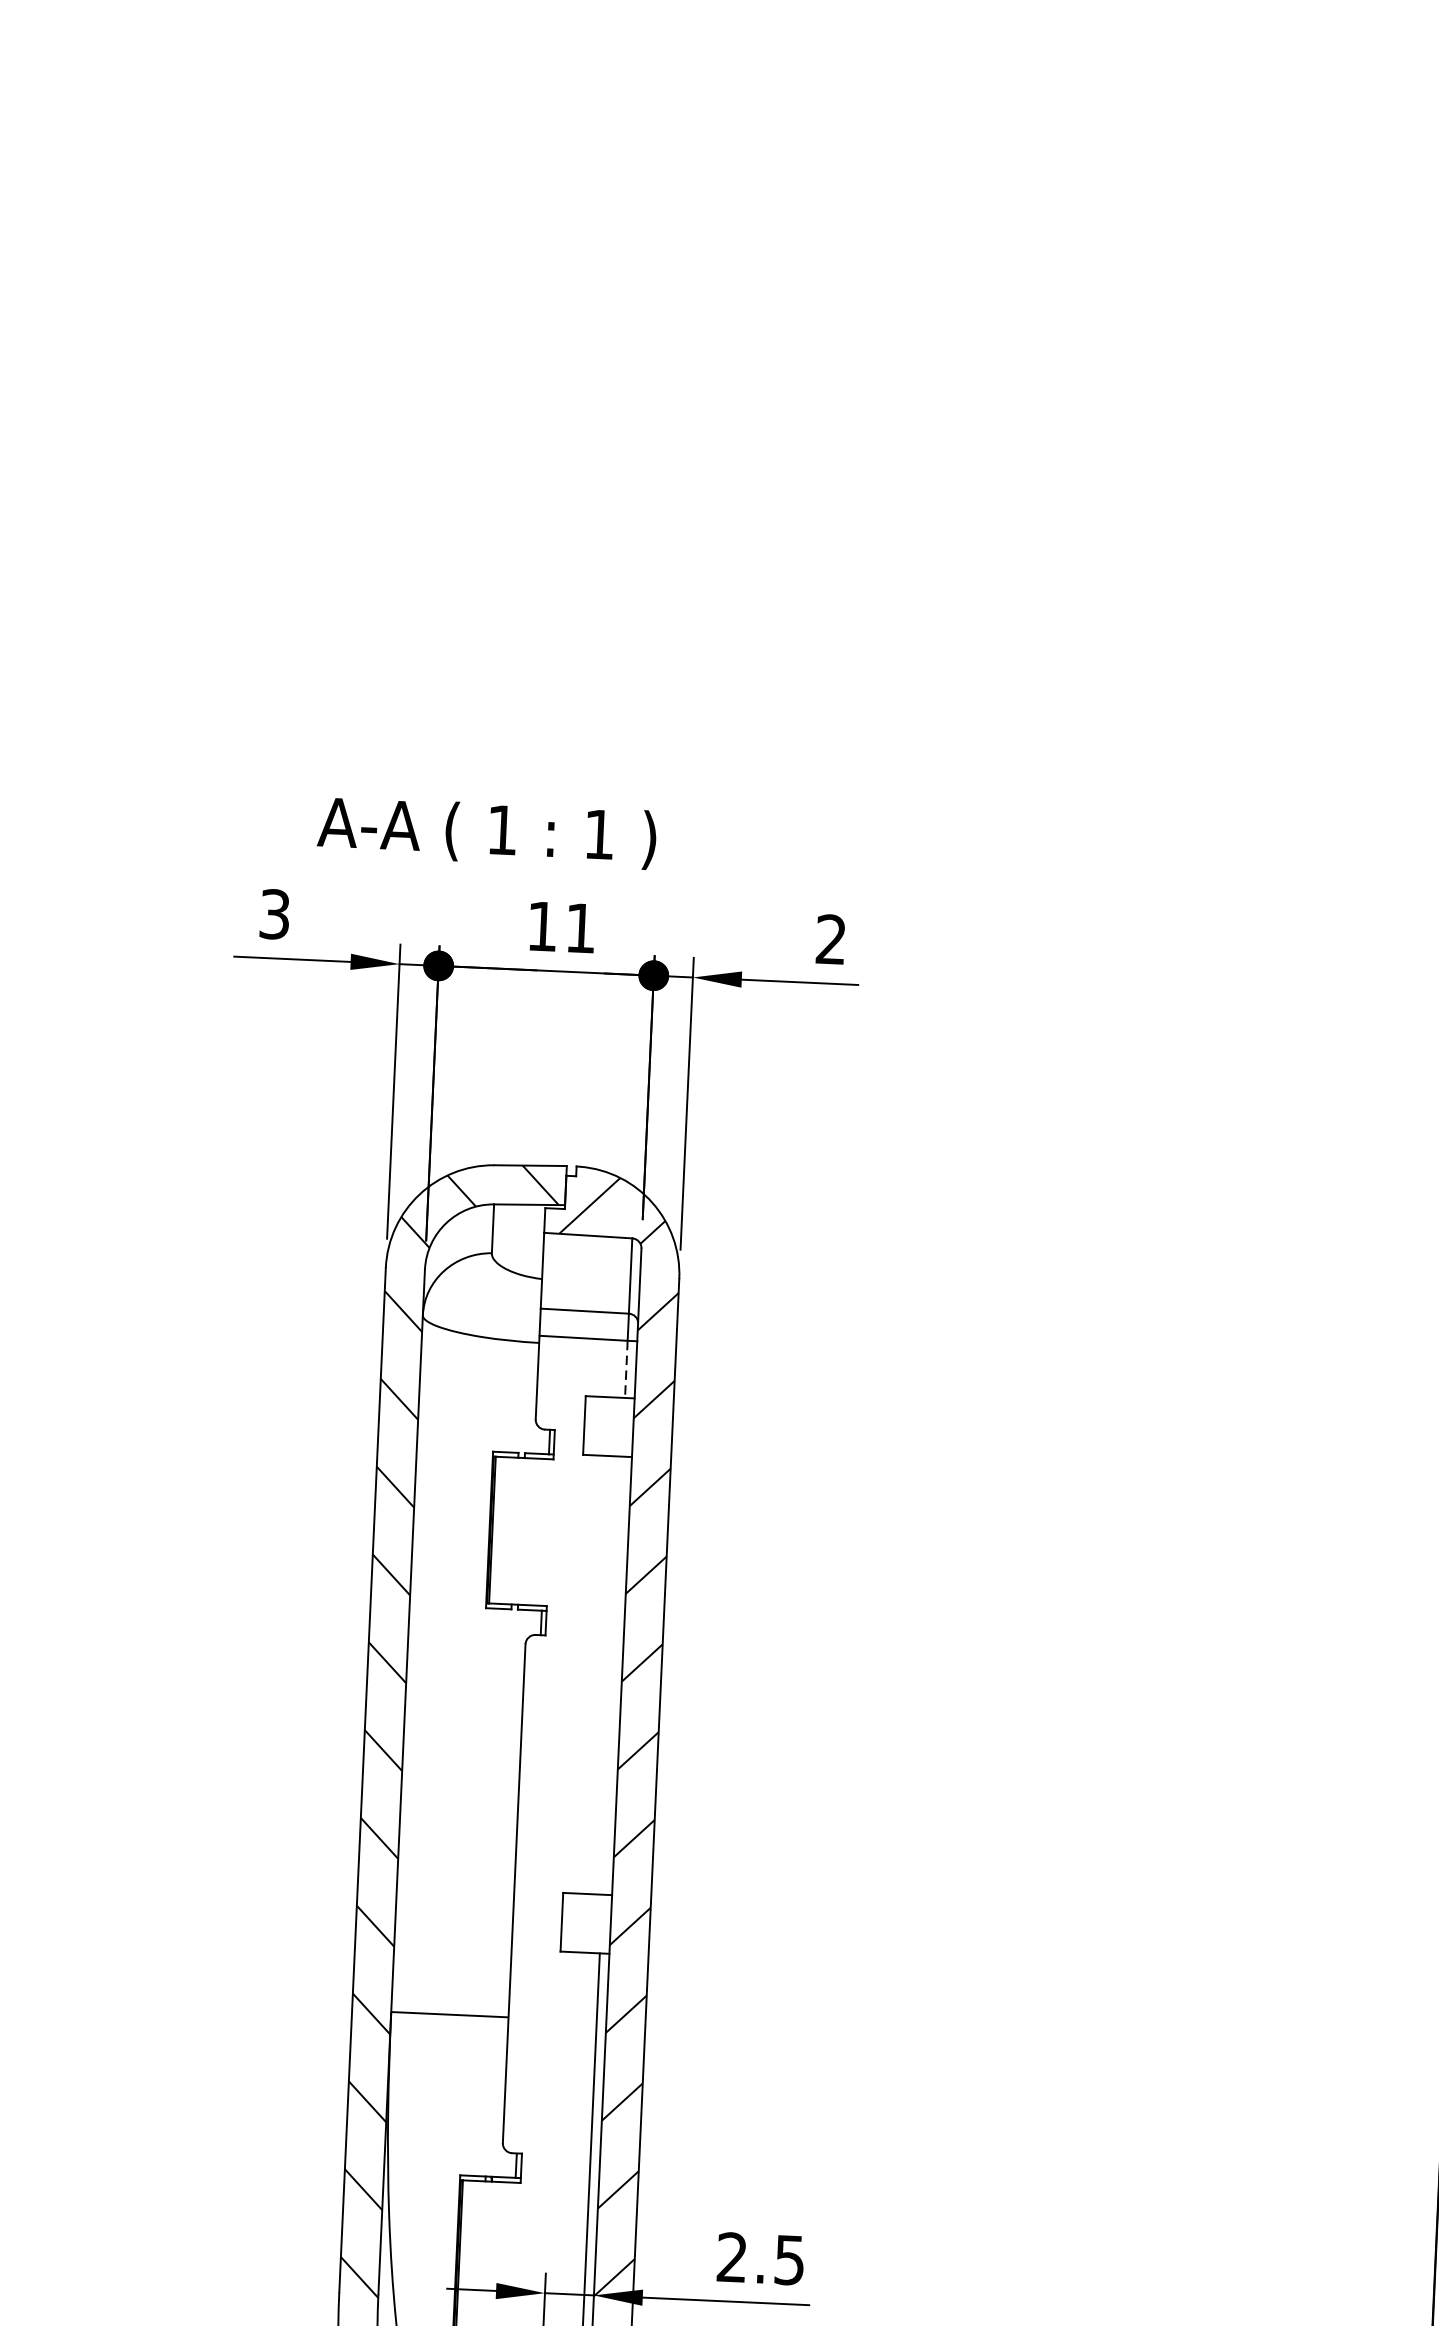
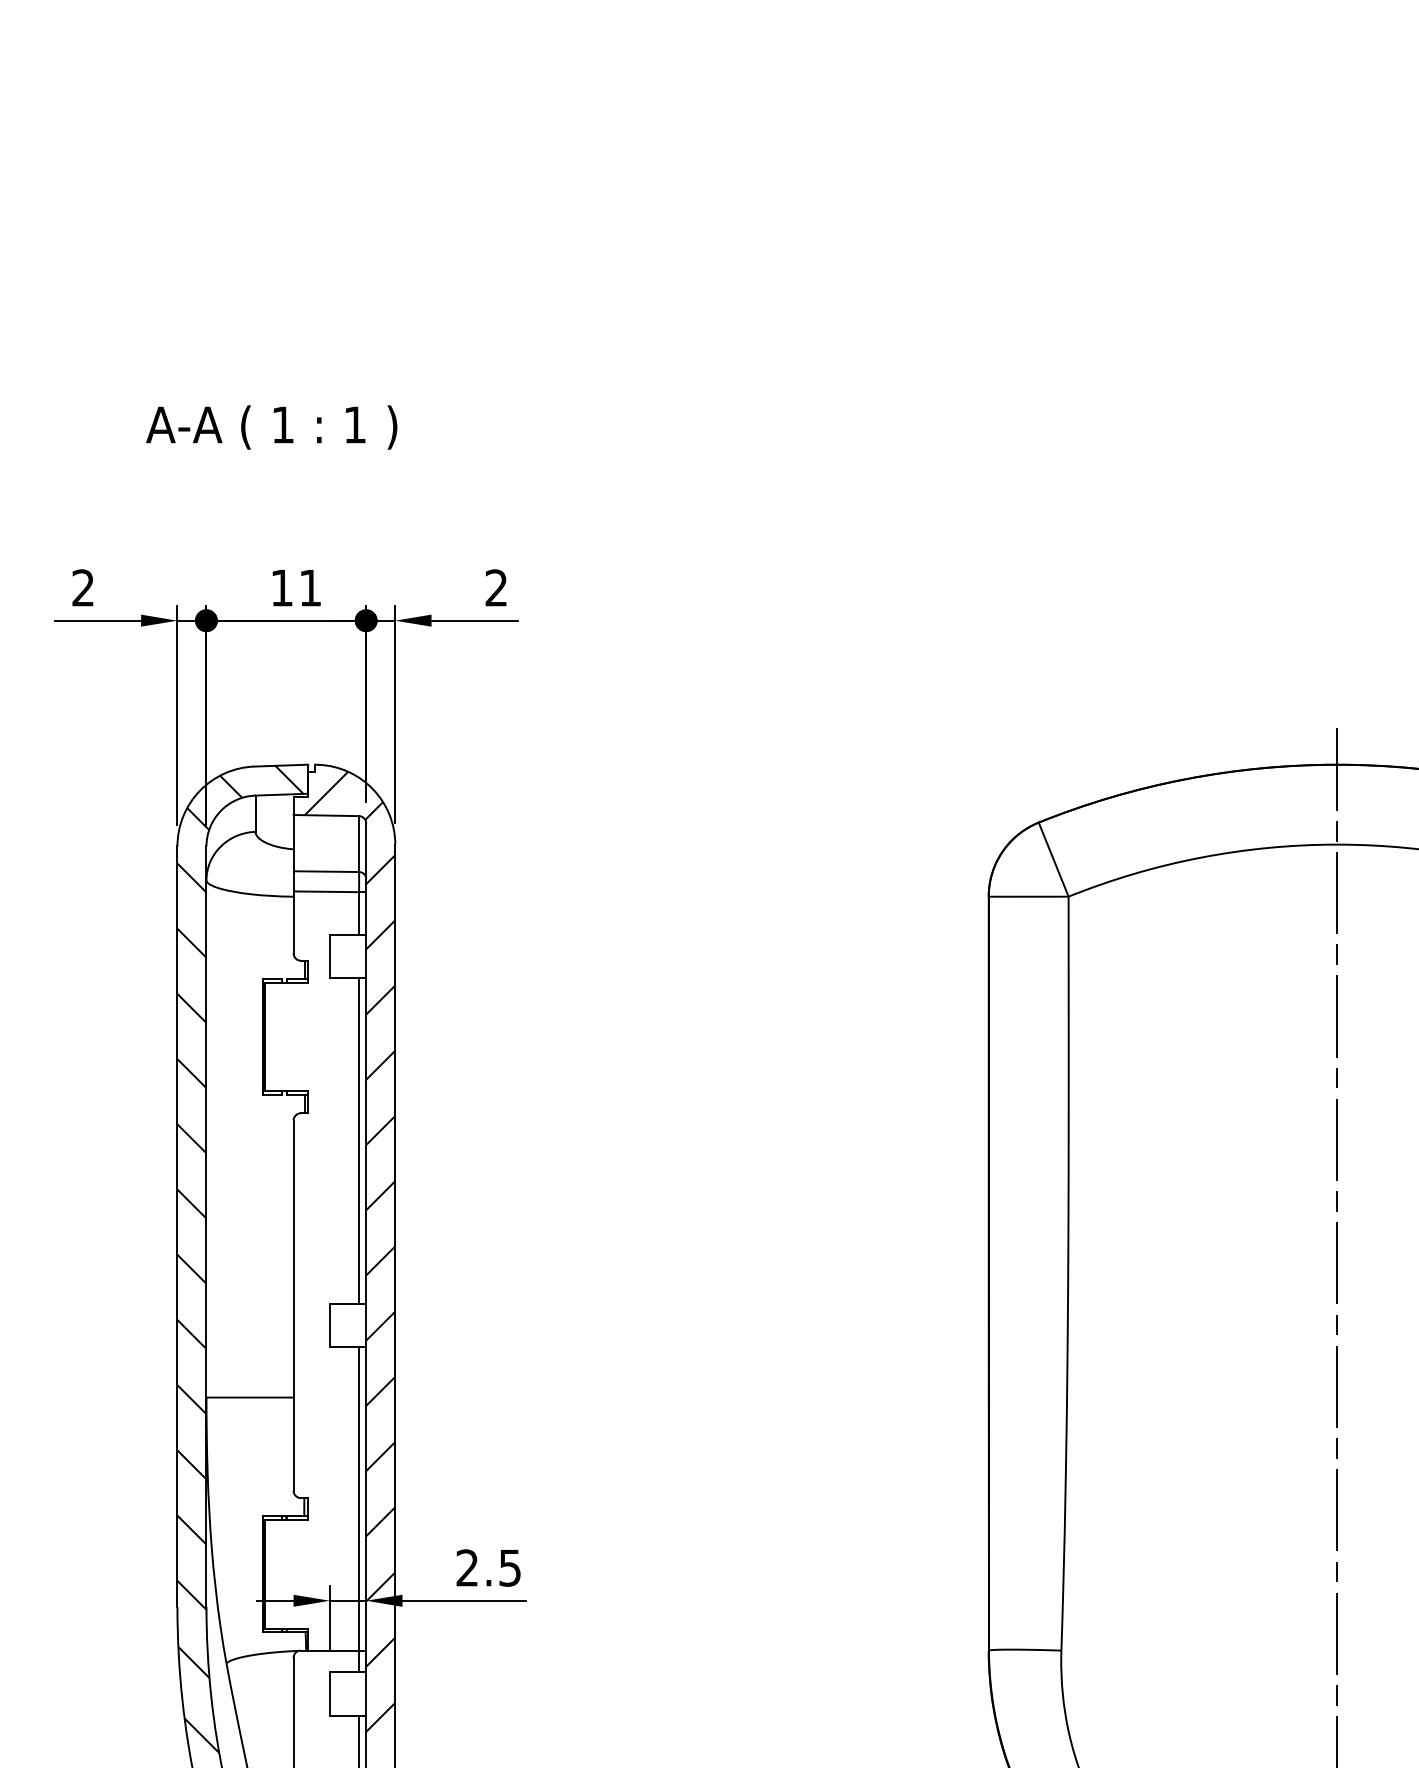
text: (486, 832) -> (271, 427), moved
text: (275, 913) -> (83, 587), 3 -> 2
line: (626, 1369) -> (359, 913), dashed -> solid
line: (612, 1675) -> (359, 1140), added

